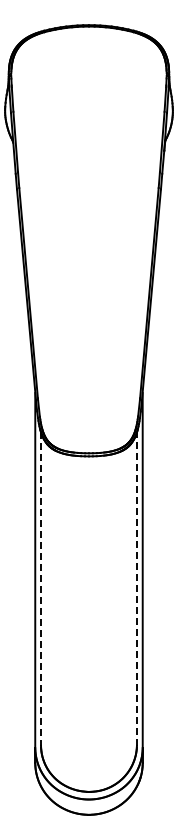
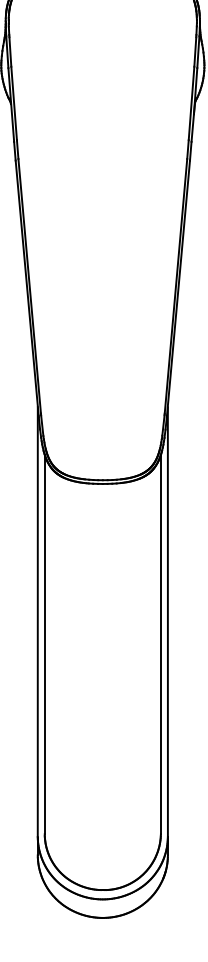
line: (41, 589) -> (45, 645), dashed -> solid
line: (136, 589) -> (160, 645), dashed -> solid

